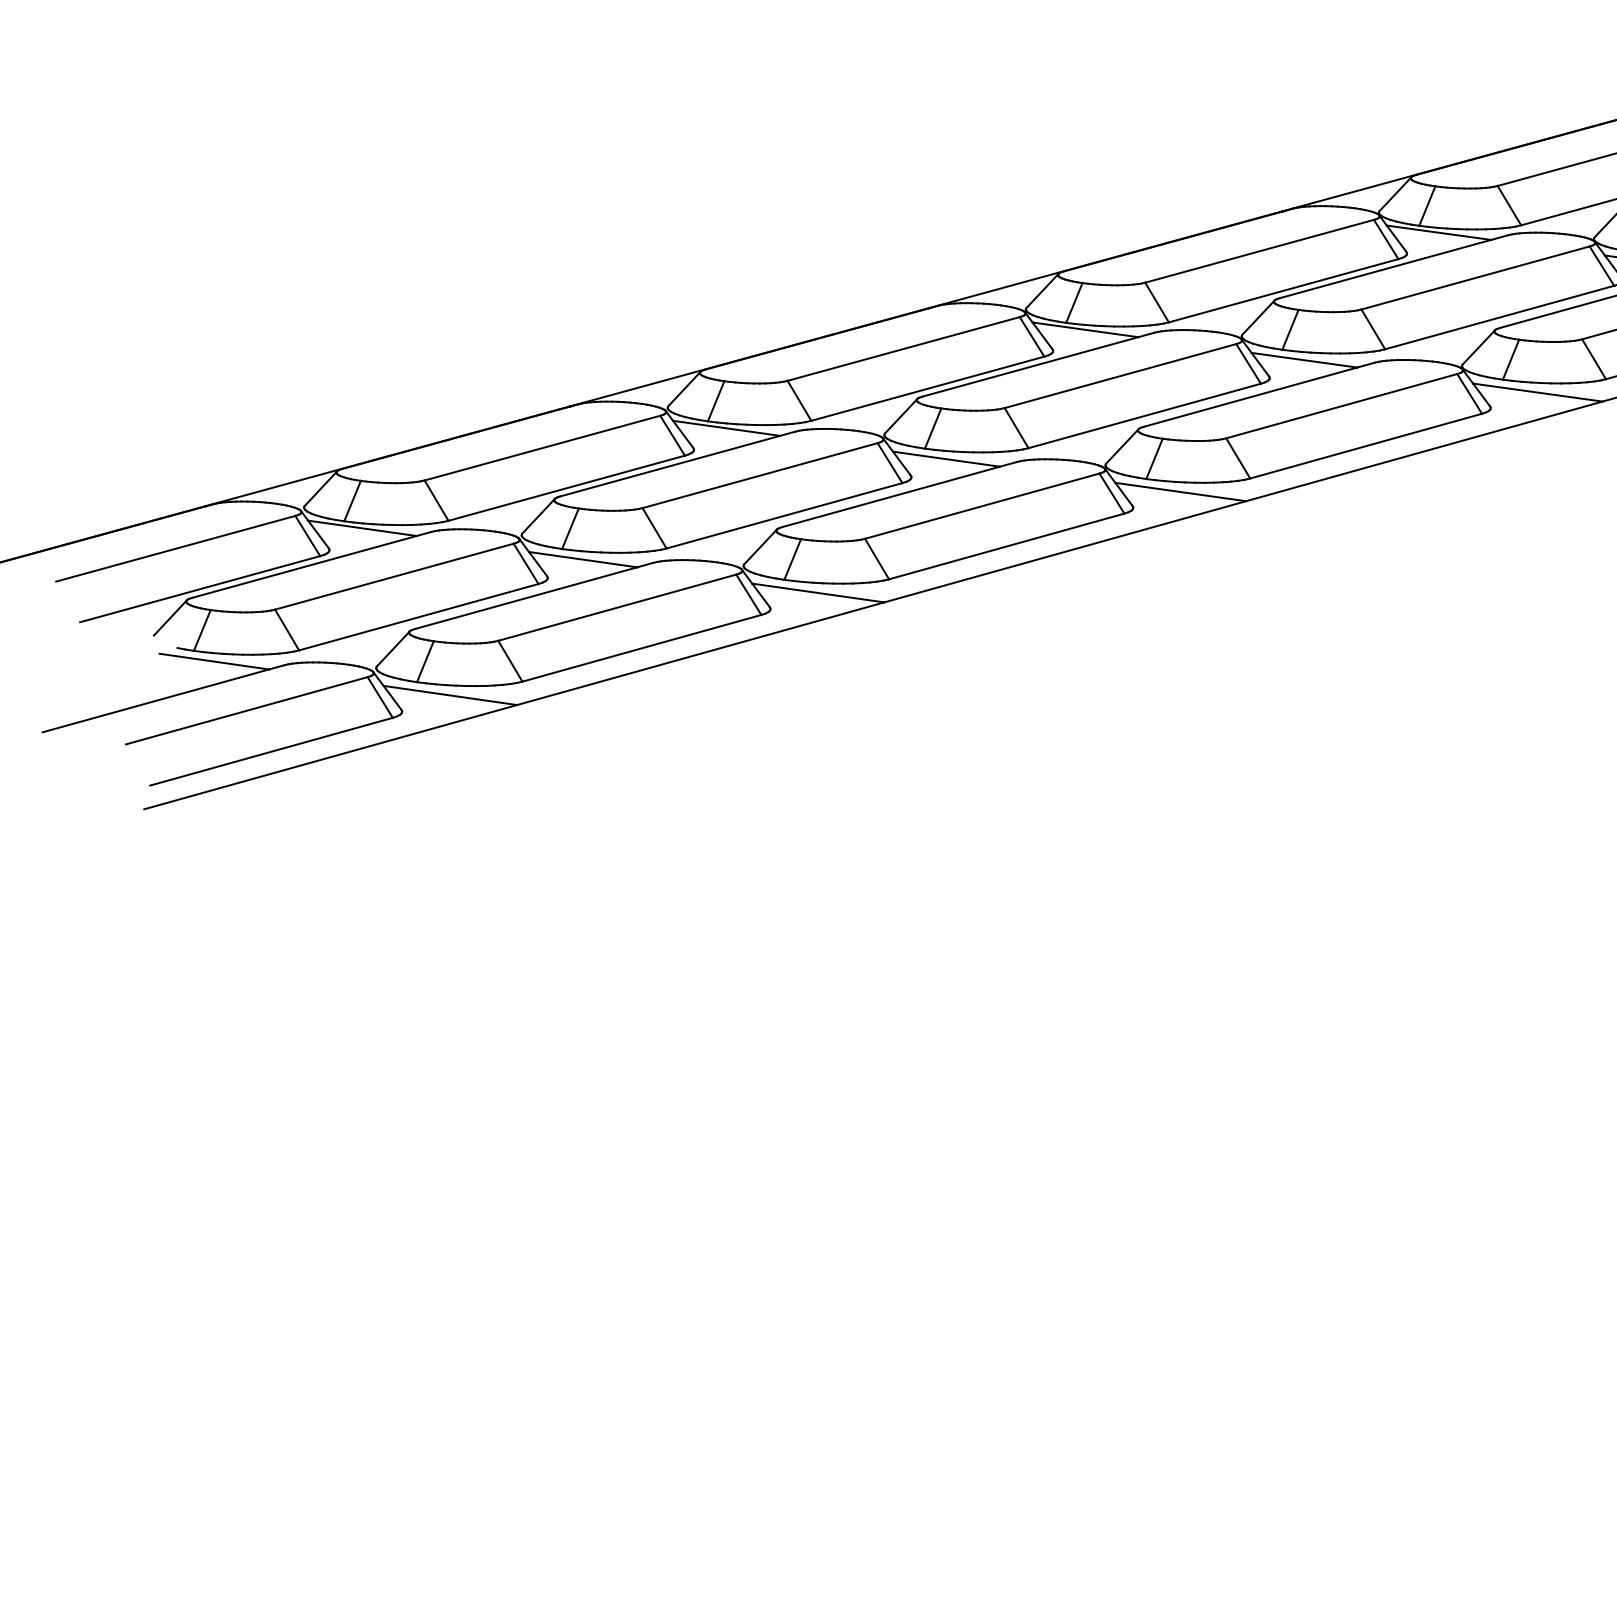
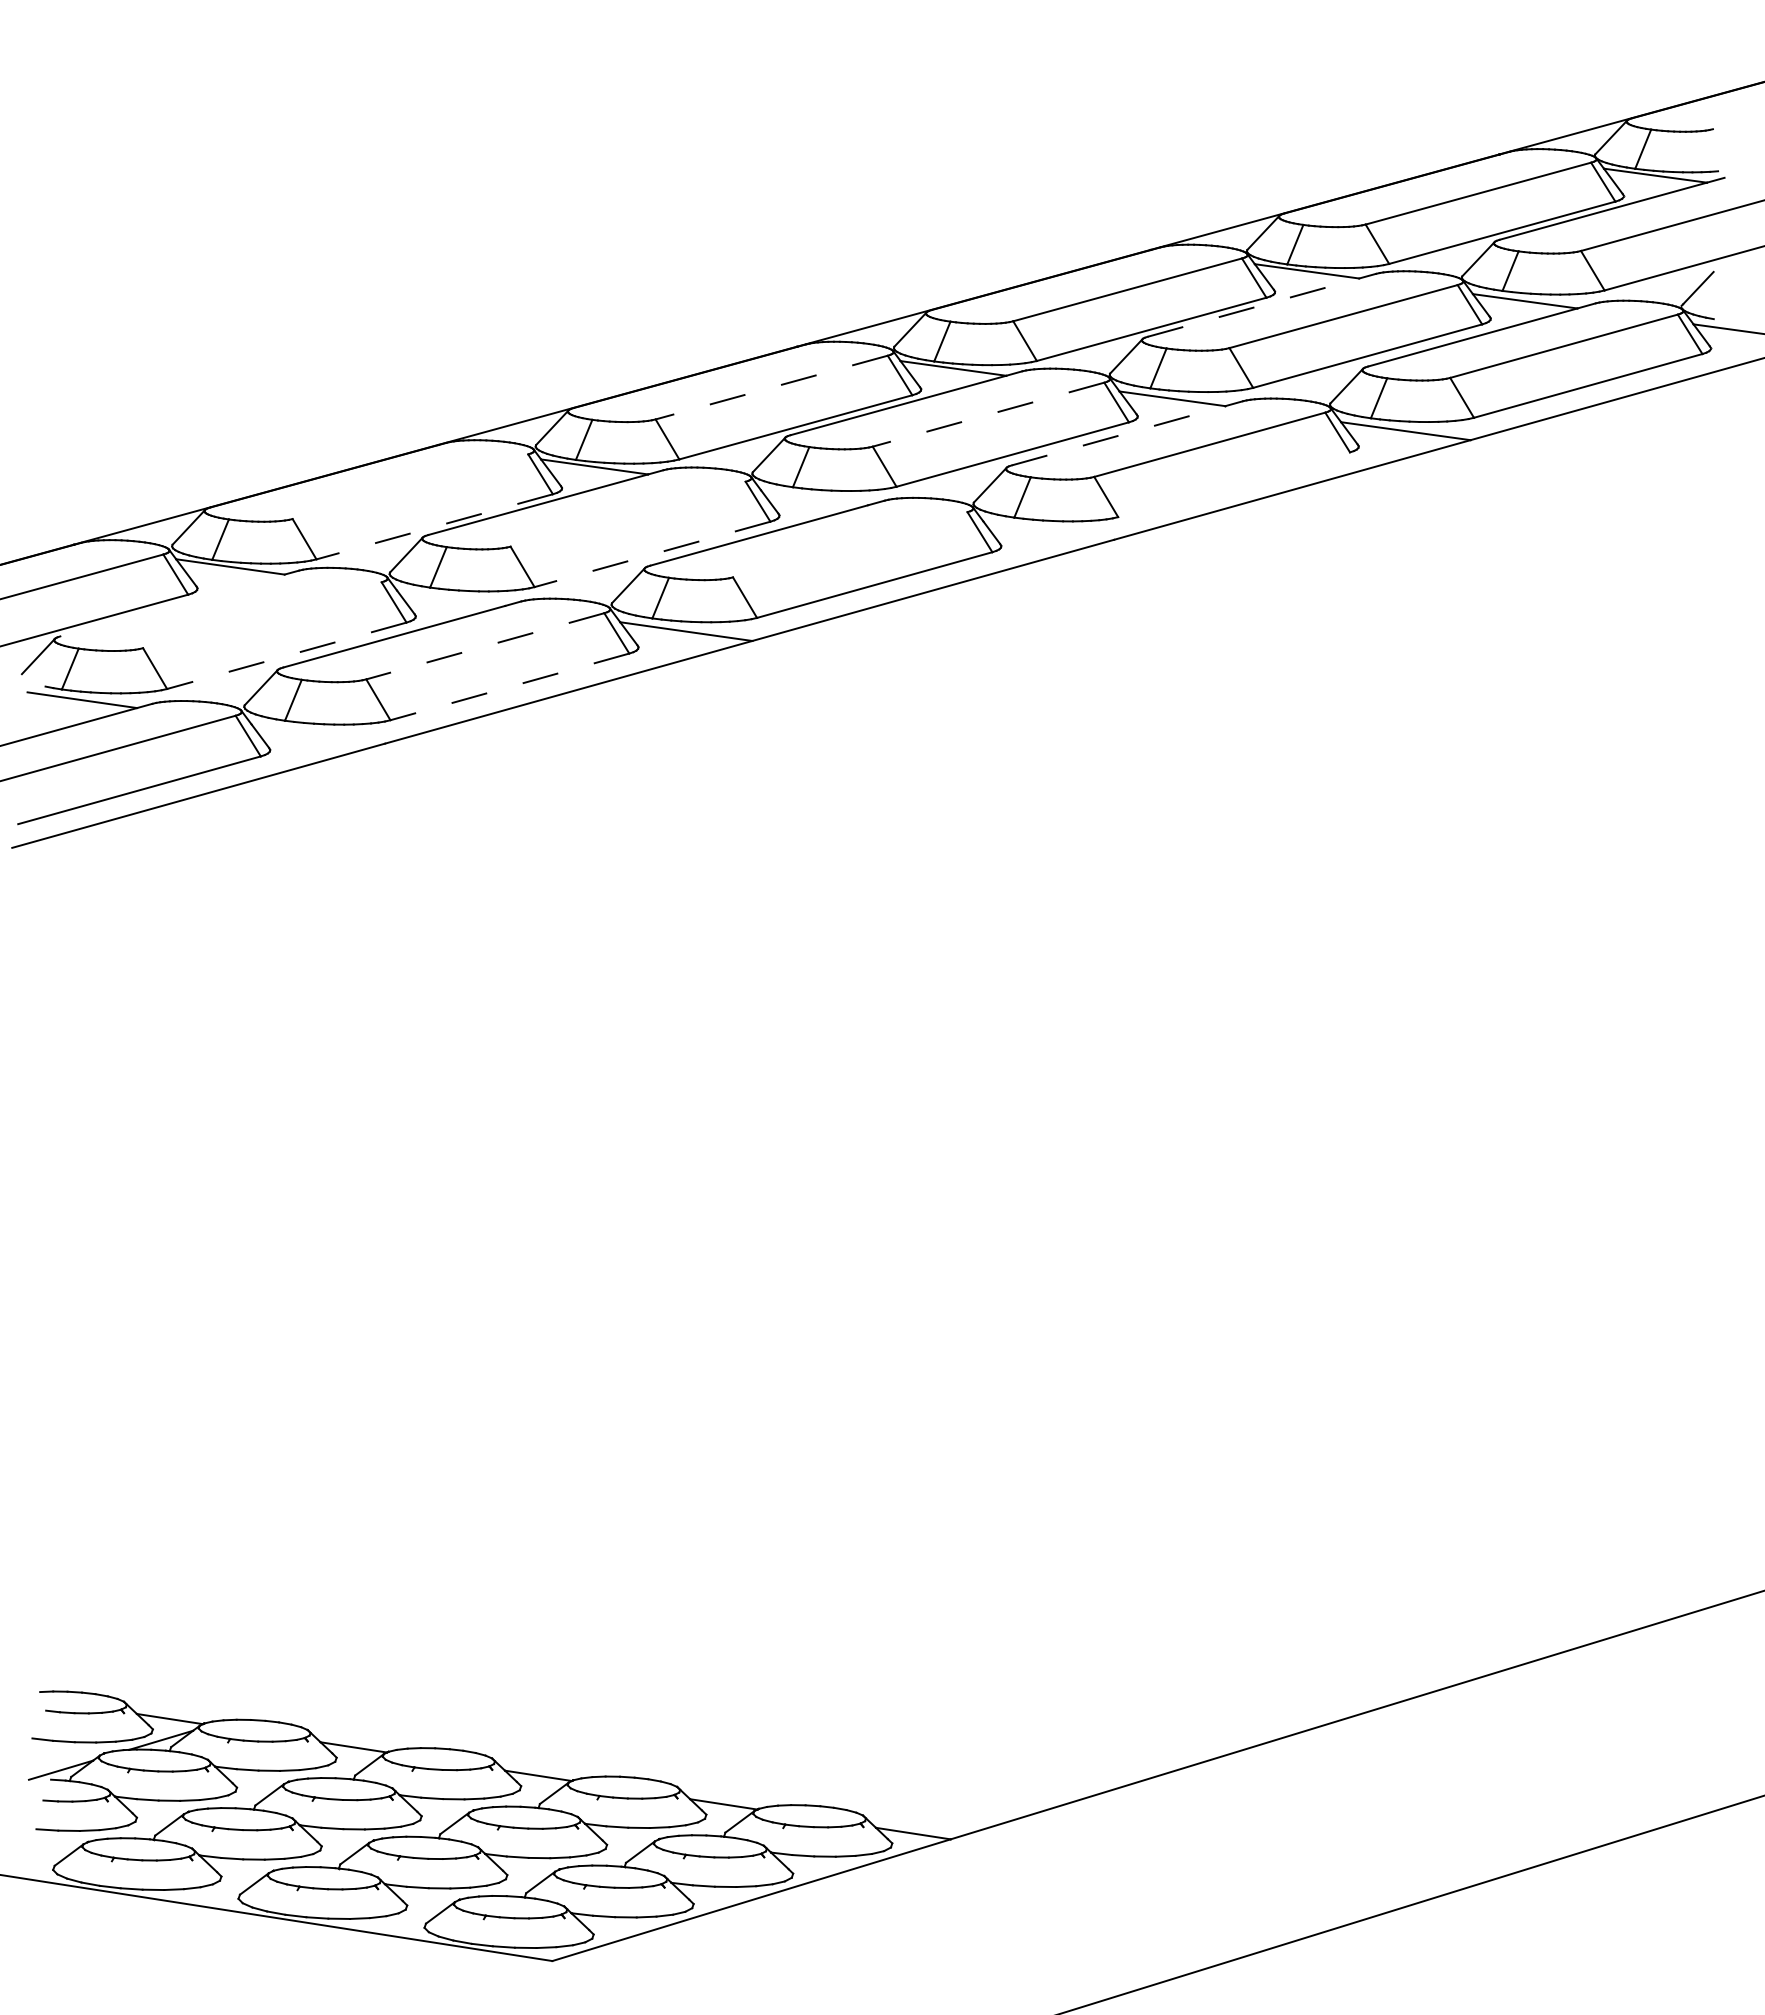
line: (1385, 268) -> (1253, 307), solid -> dashed
line: (903, 348) -> (771, 387), solid -> dashed
line: (1120, 375) -> (988, 414), solid -> dashed
line: (1250, 396) -> (1118, 435), solid -> dashed
line: (1366, 445) -> (1234, 484), removed
line: (542, 447) -> (410, 486), removed
line: (946, 458) -> (814, 497), removed
line: (759, 474) -> (627, 513), removed
line: (566, 487) -> (434, 526), solid -> dashed
line: (1180, 491) -> (1048, 530), removed
line: (982, 505) -> (850, 544), removed
line: (784, 515) -> (652, 554), solid -> dashed
line: (583, 558) -> (451, 597), removed
line: (304, 566) -> (172, 605), removed
line: (394, 576) -> (262, 615), removed
line: (617, 607) -> (485, 646), solid -> dashed
line: (418, 616) -> (286, 655), solid -> dashed
line: (641, 648) -> (509, 687), solid -> dashed
line: (450, 694) -> (318, 733), removed

